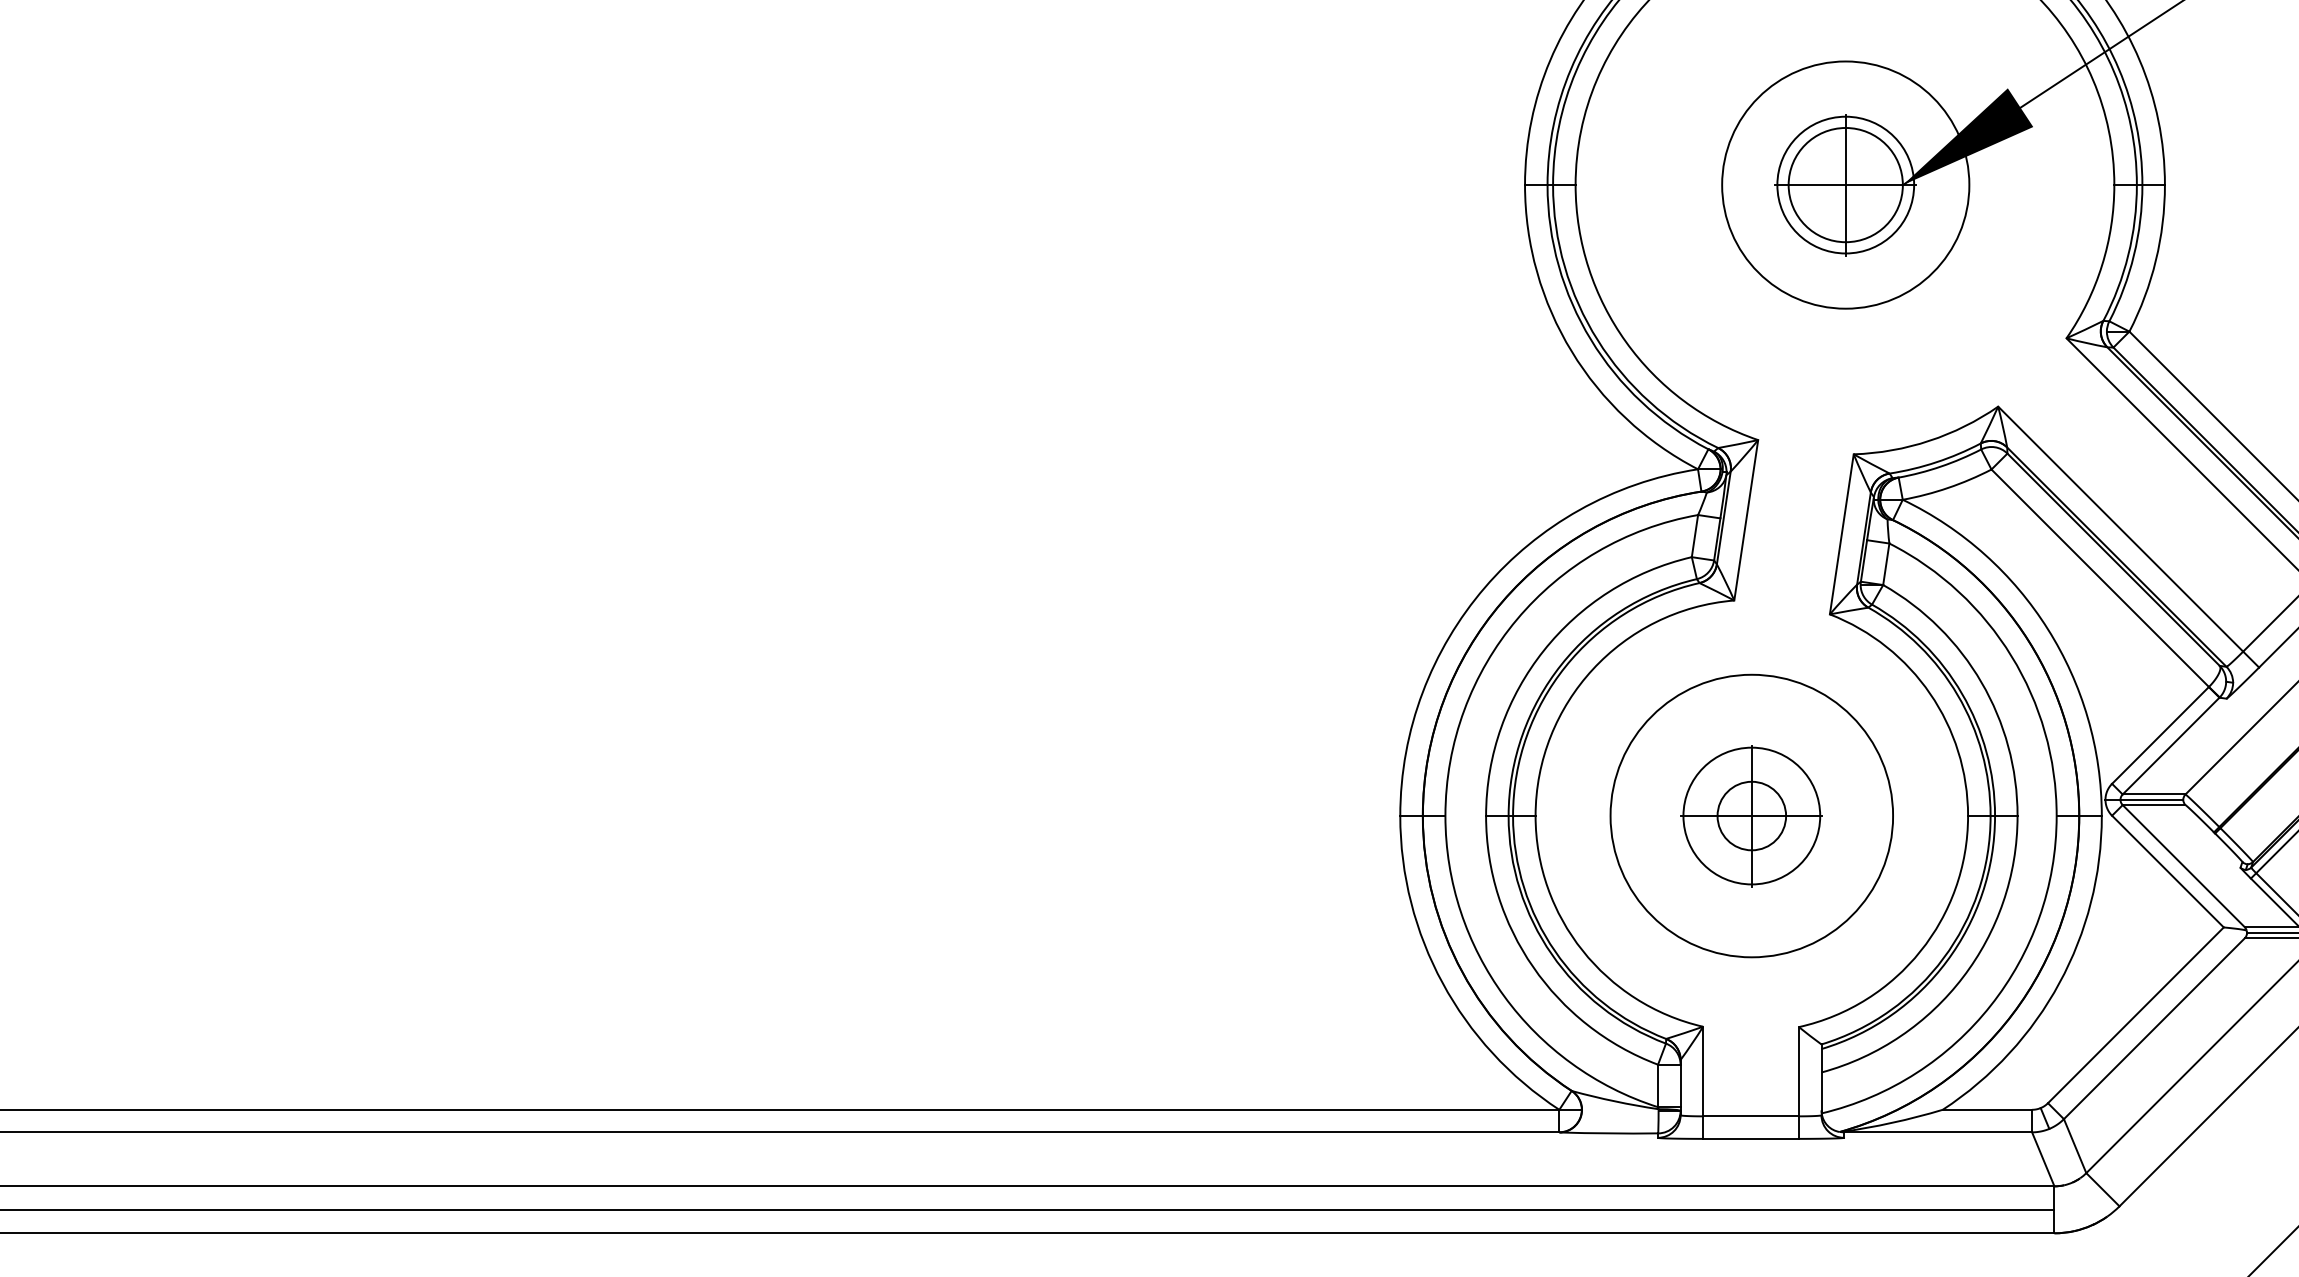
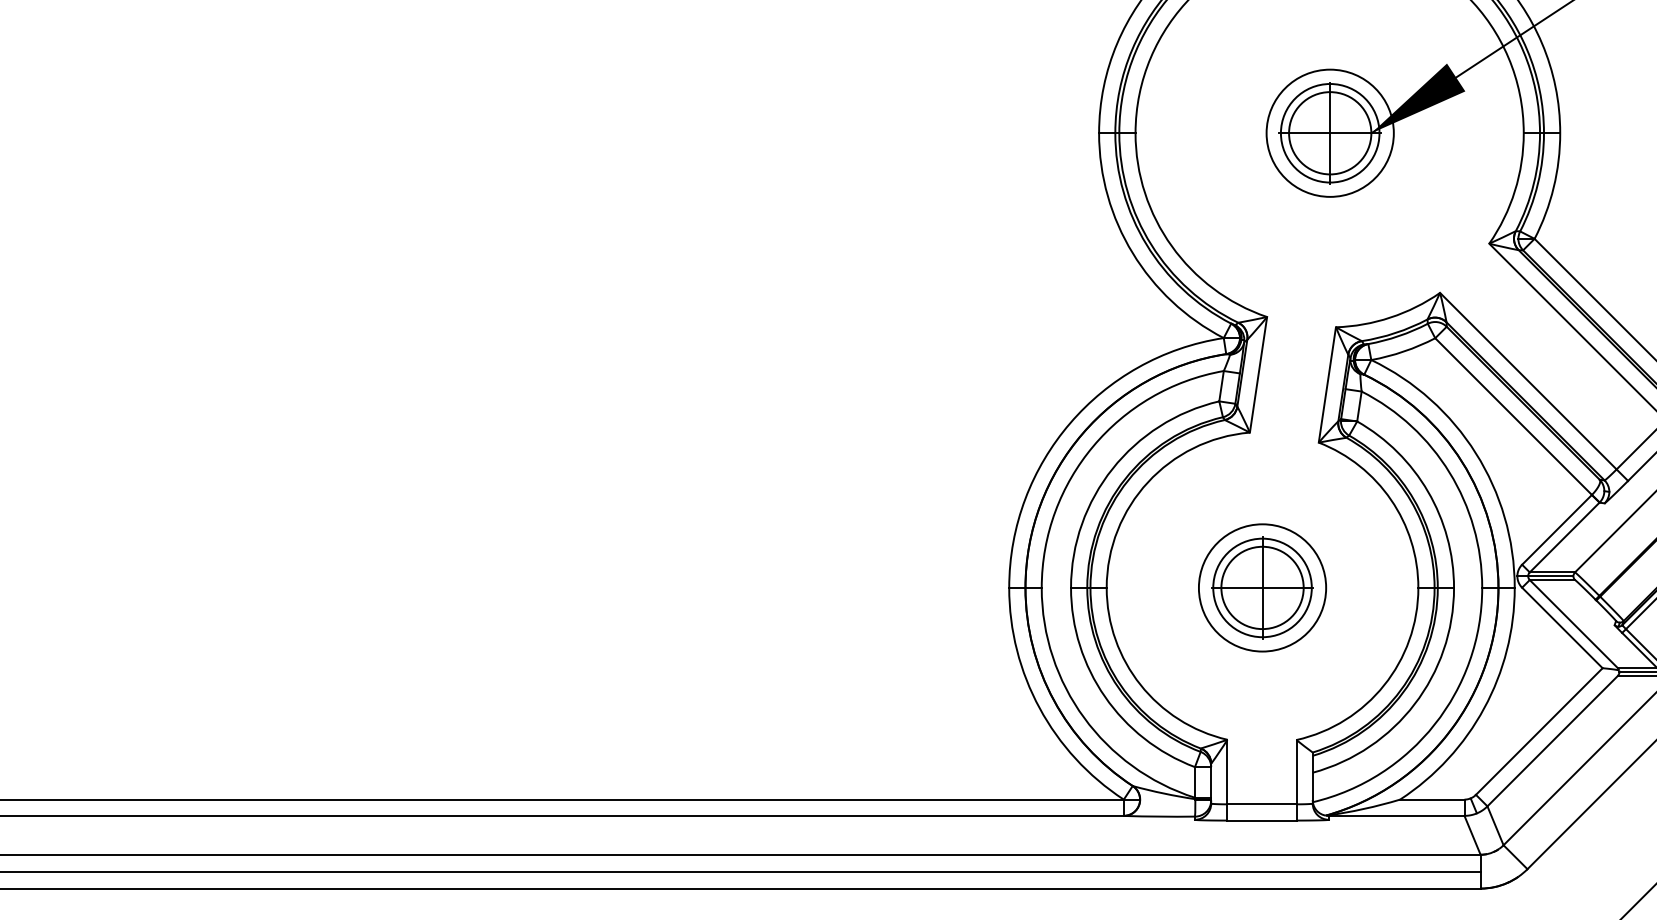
circle: (1845, 184) -> (1330, 132), size x0.71
circle: (1751, 815) -> (1262, 587), size x0.62
circle: (1751, 815) -> (1262, 587), size x1.67

